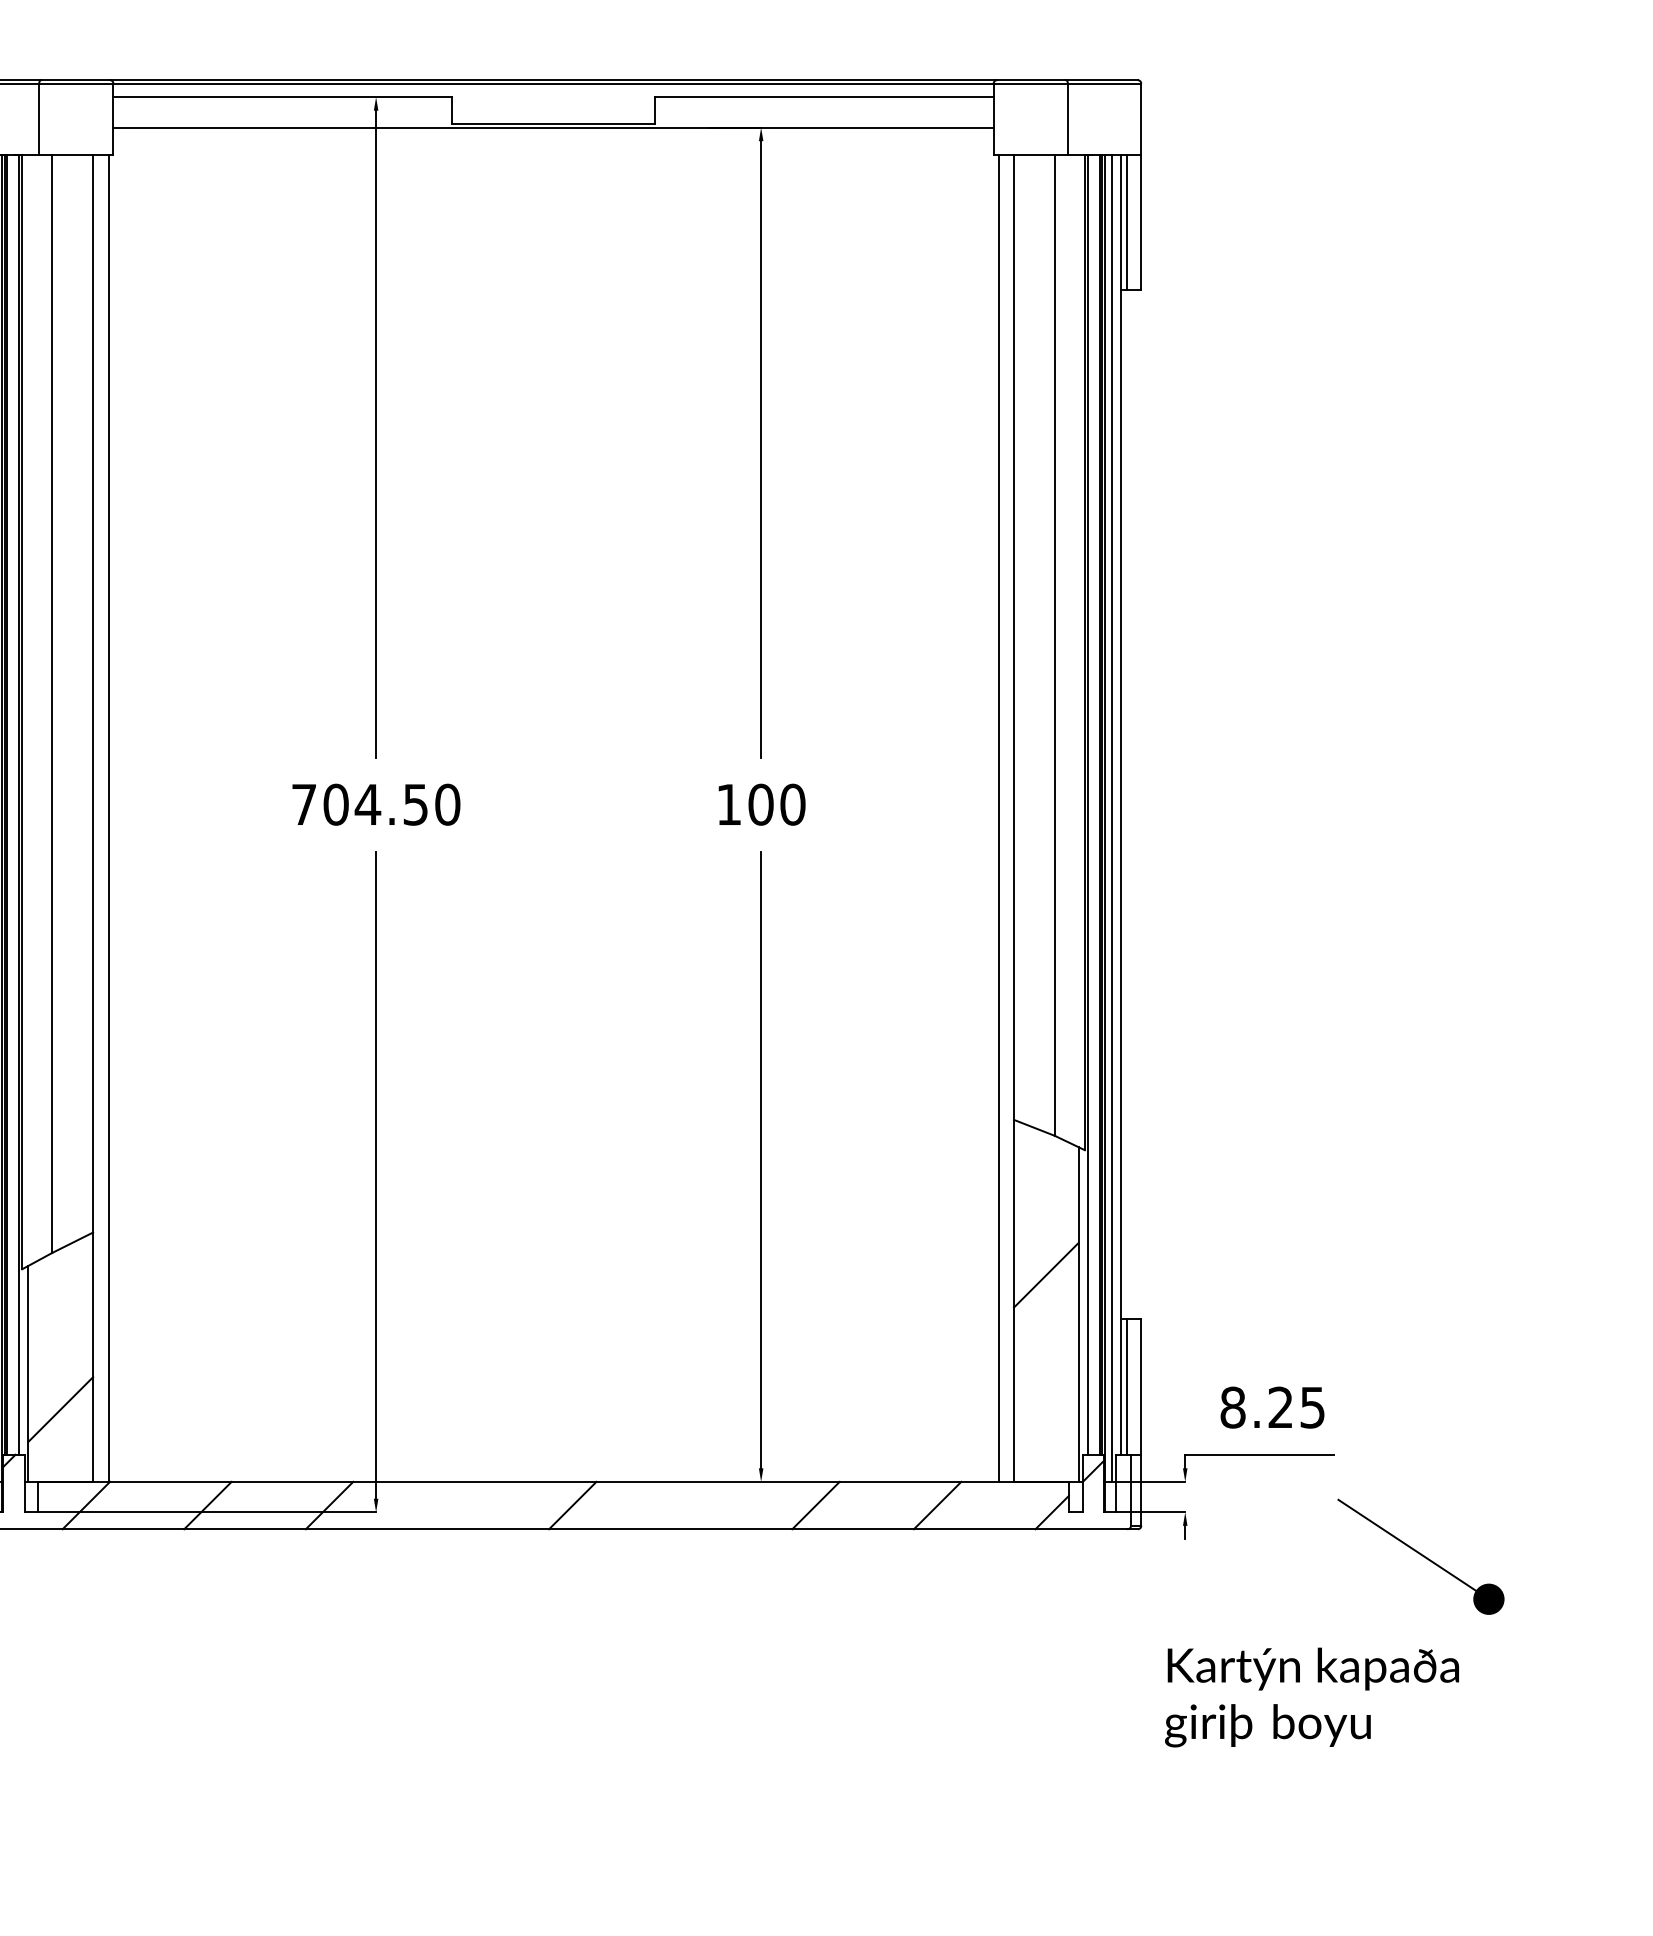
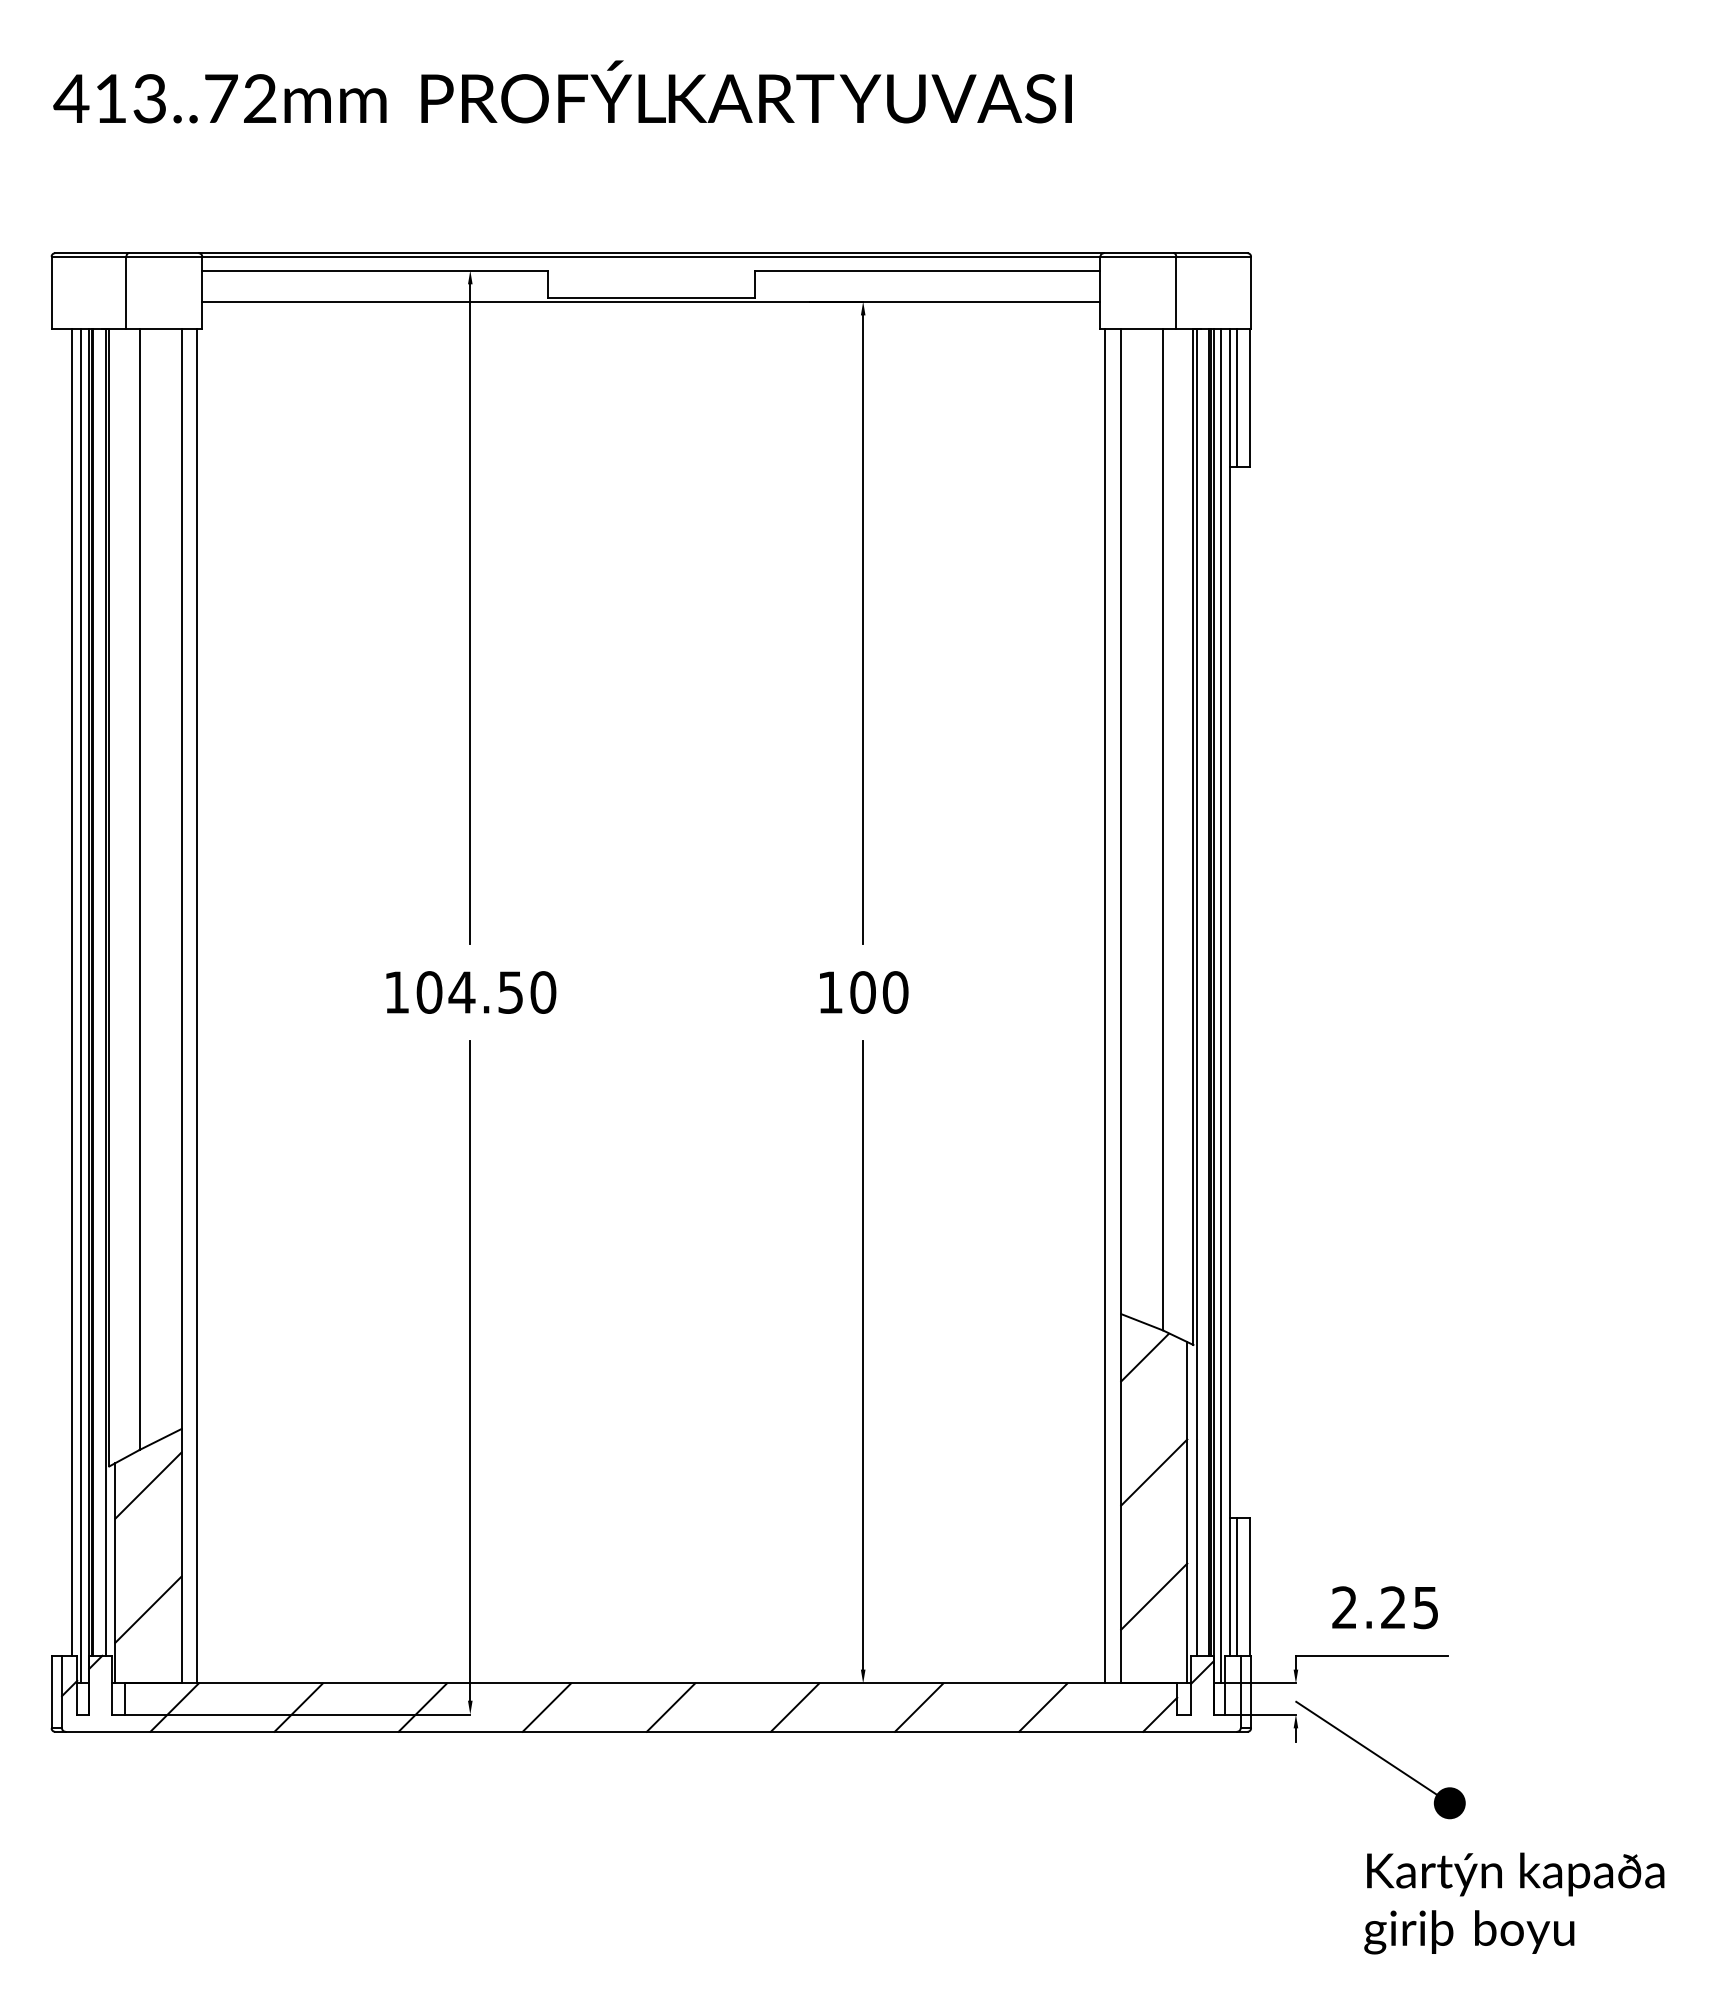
text: (303, 804) -> (396, 992), 704.50 -> 104.50
line: (1036, 1162) -> (1144, 1357), added
line: (60, 1287) -> (148, 1485), added
line: (1046, 1396) -> (1154, 1596), added
text: (1232, 1407) -> (1344, 1607), 8.25 -> 2.25
line: (450, 1505) -> (546, 1707), added
line: (693, 1505) -> (794, 1707), added
part: (1420, 1556) -> (1380, 1759), moved
text: (1312, 1697) -> (1514, 1903), moved

